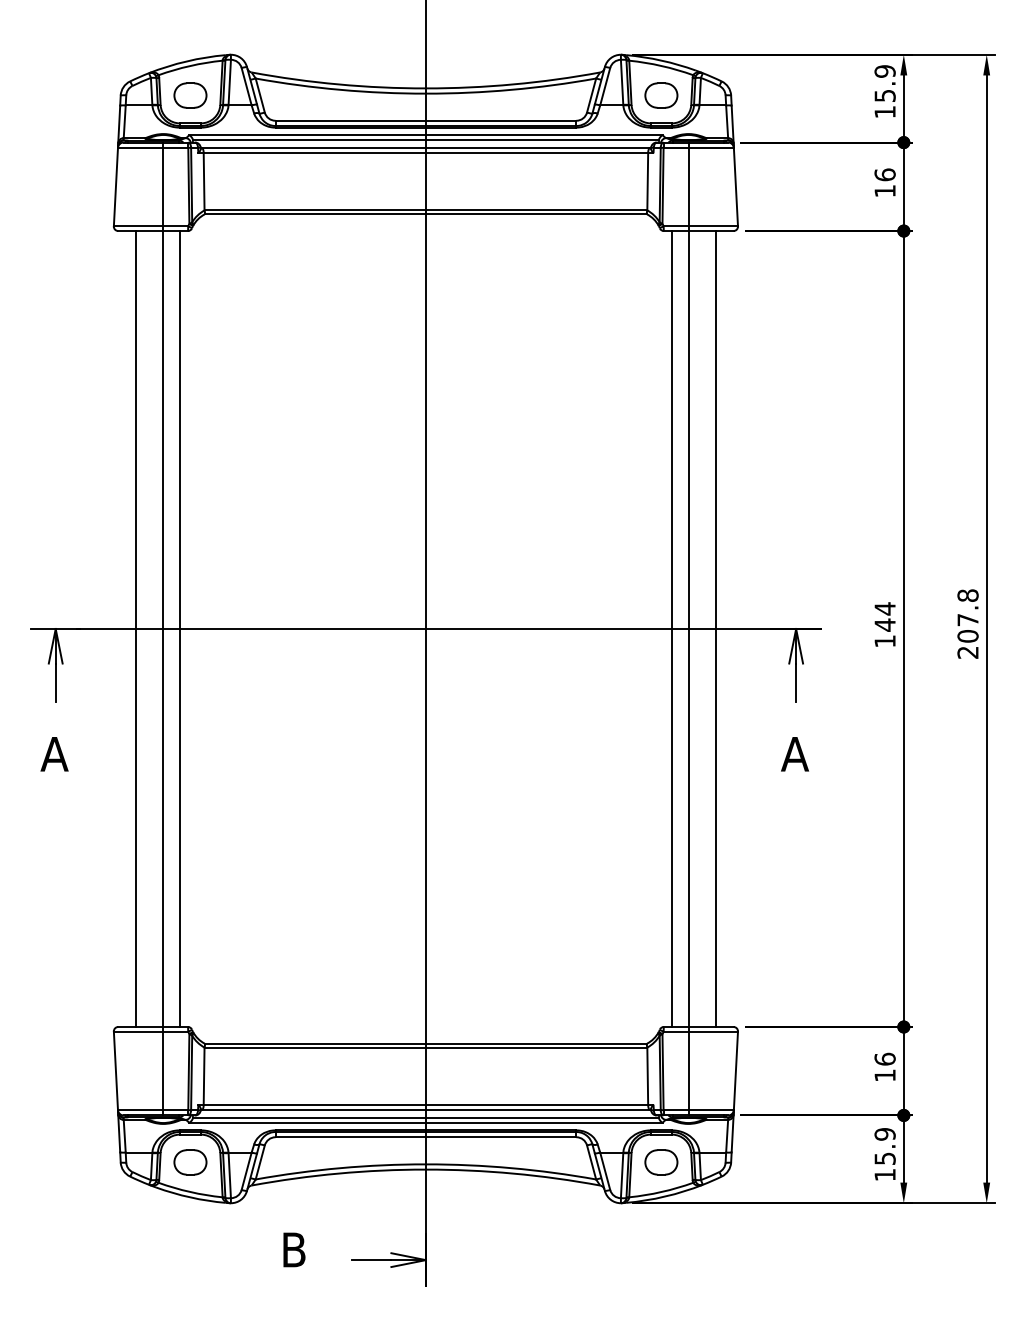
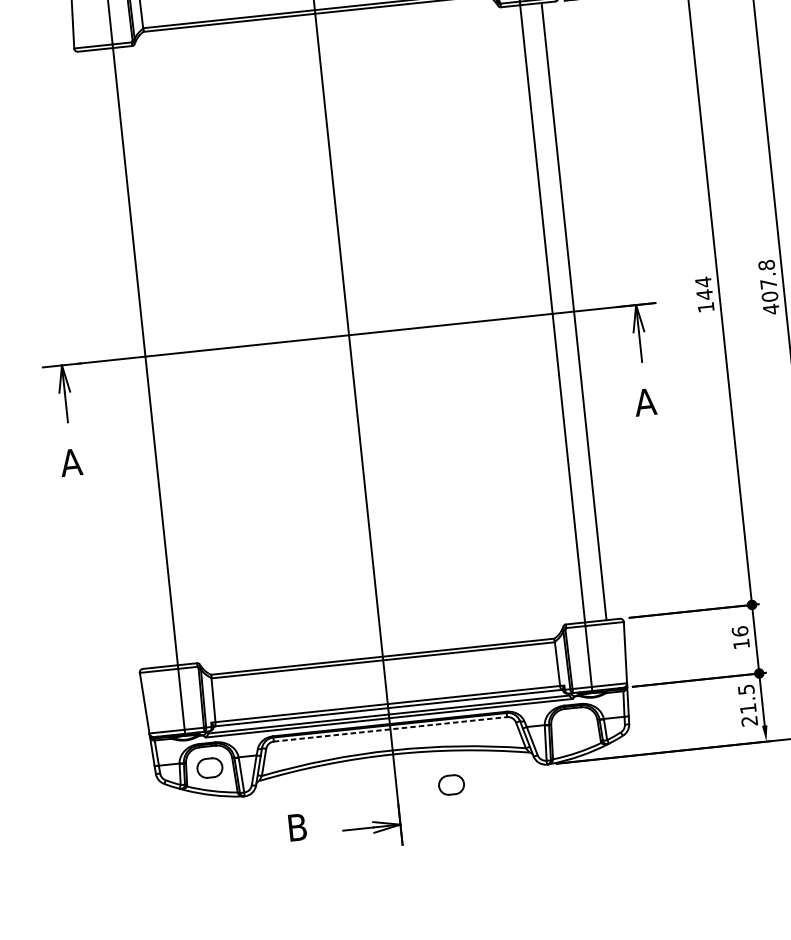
line: (135, 628) -> (123, 358), removed
line: (179, 628) -> (157, 354), removed
line: (671, 628) -> (539, 314), removed
text: (967, 652) -> (770, 309), 207.8 -> 407.8
line: (426, 1137) -> (390, 729), solid -> dashed
text: (884, 1154) -> (747, 705), 15.9 -> 21.5
part: (661, 1162) -> (451, 785), moved

